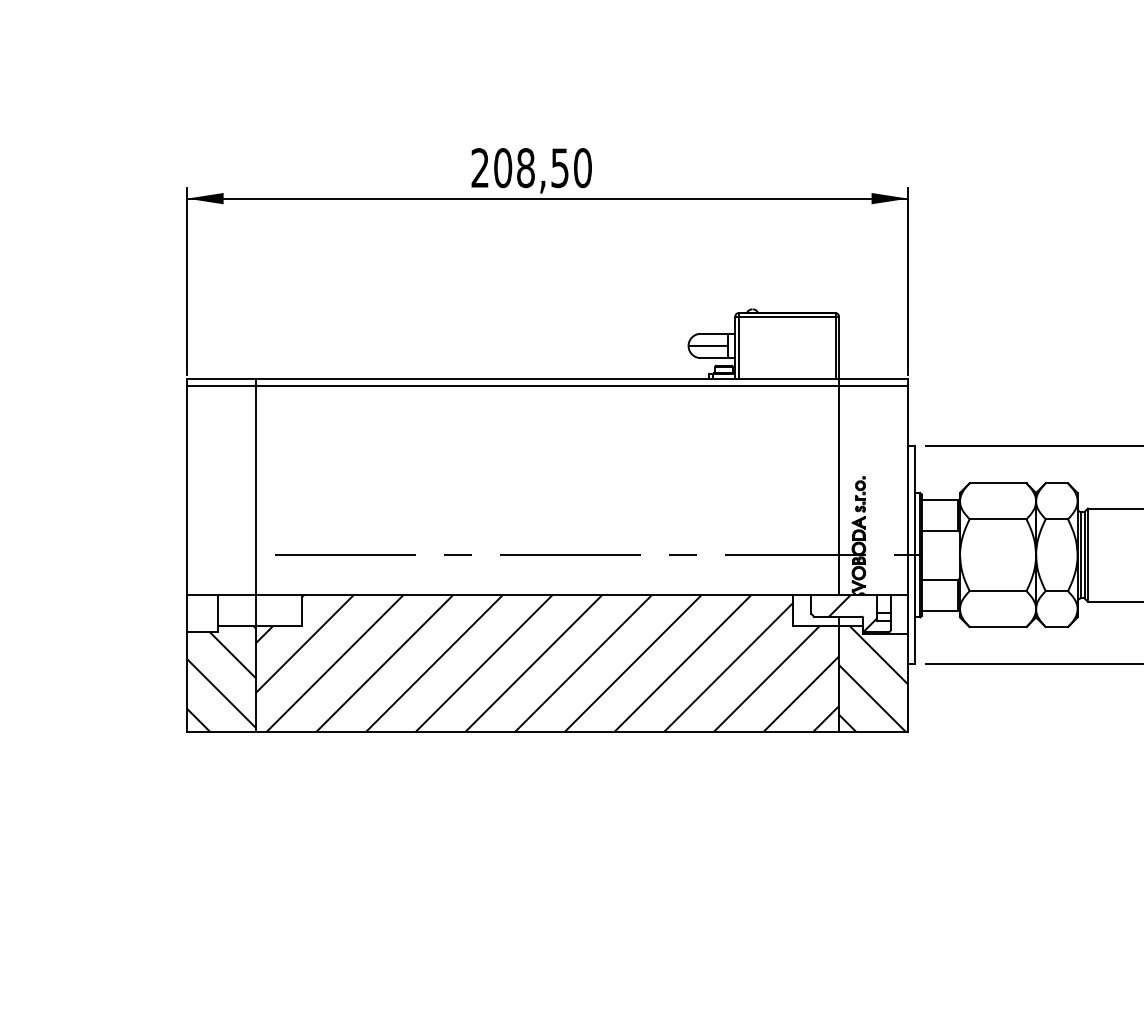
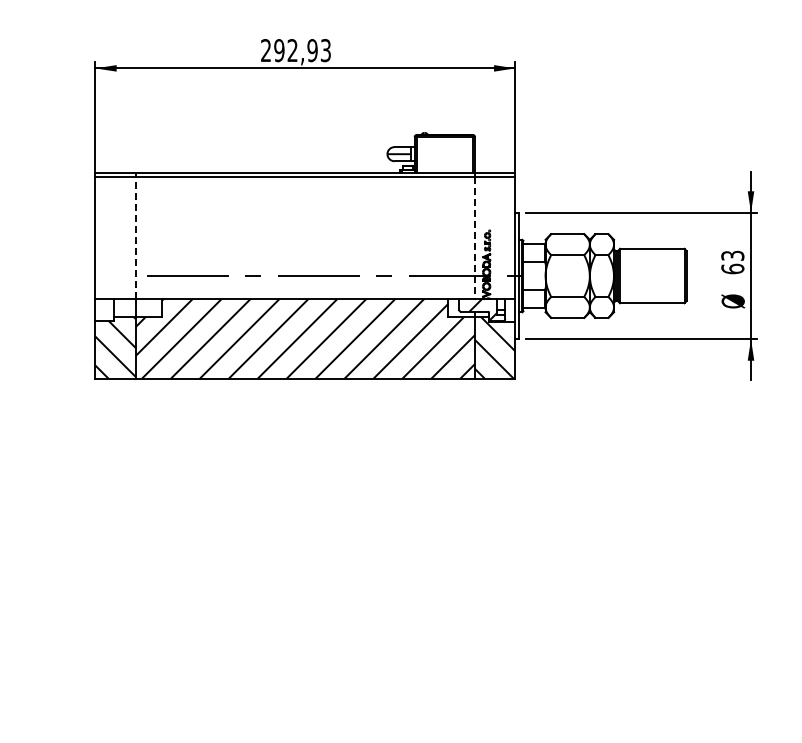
text: (542, 167) -> (302, 50), 208,50 -> 292,93
line: (255, 490) -> (135, 238), solid -> dashed
line: (839, 490) -> (475, 238), solid -> dashed

